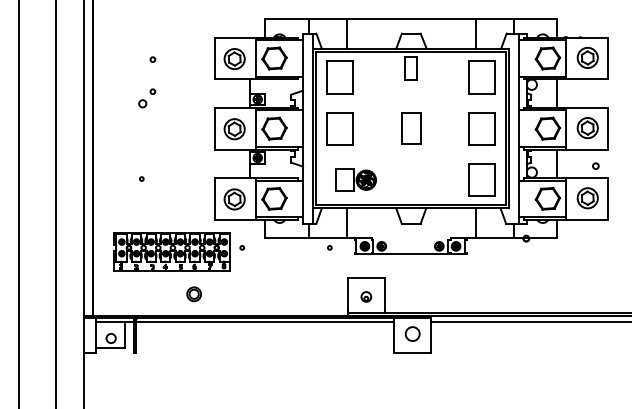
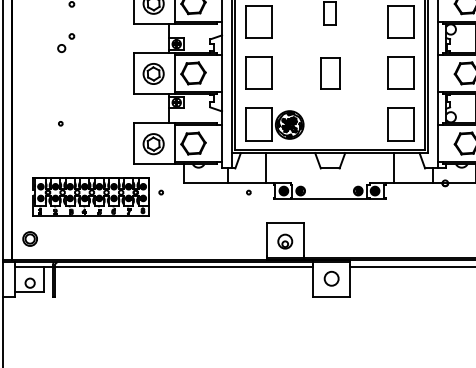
part: (355, 179) -> (274, 124), size x1.43
part: (193, 294) -> (29, 239), moved
part: (366, 296) -> (285, 241), size x1.43

